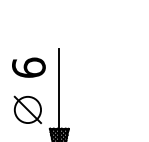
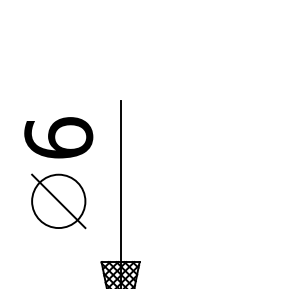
part: (27, 109) -> (57, 200), moved

